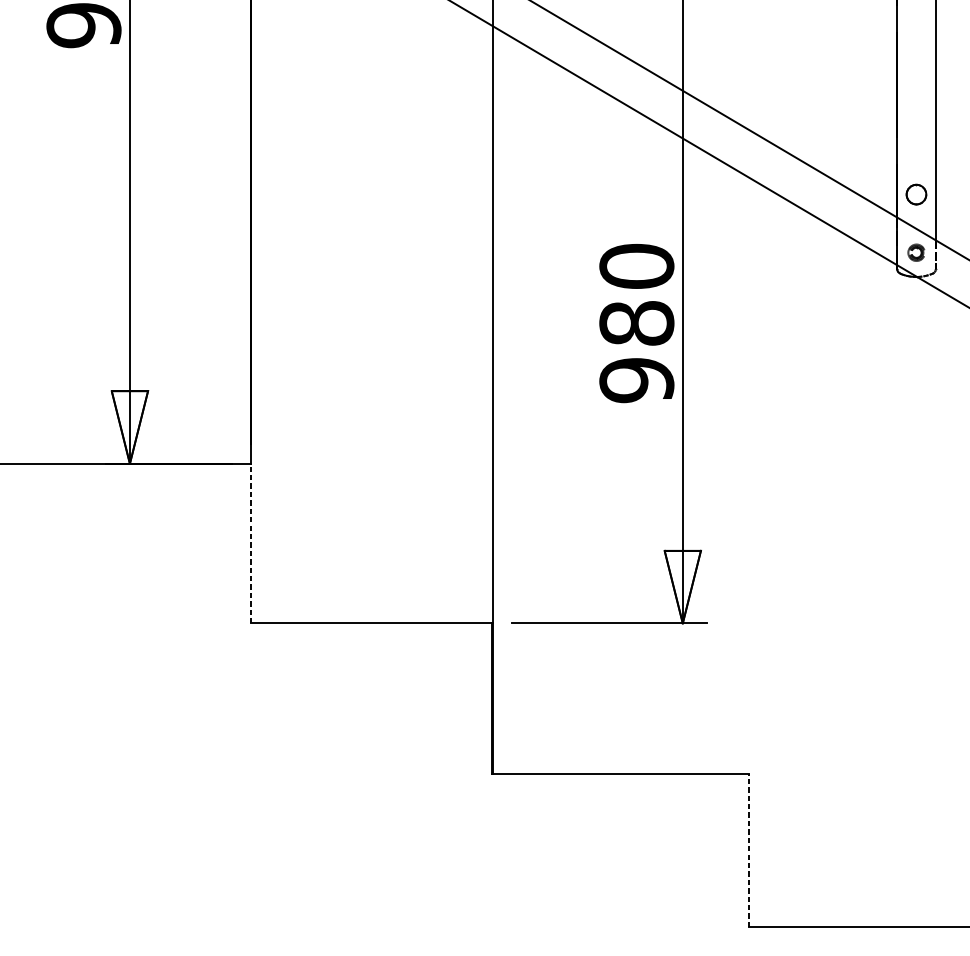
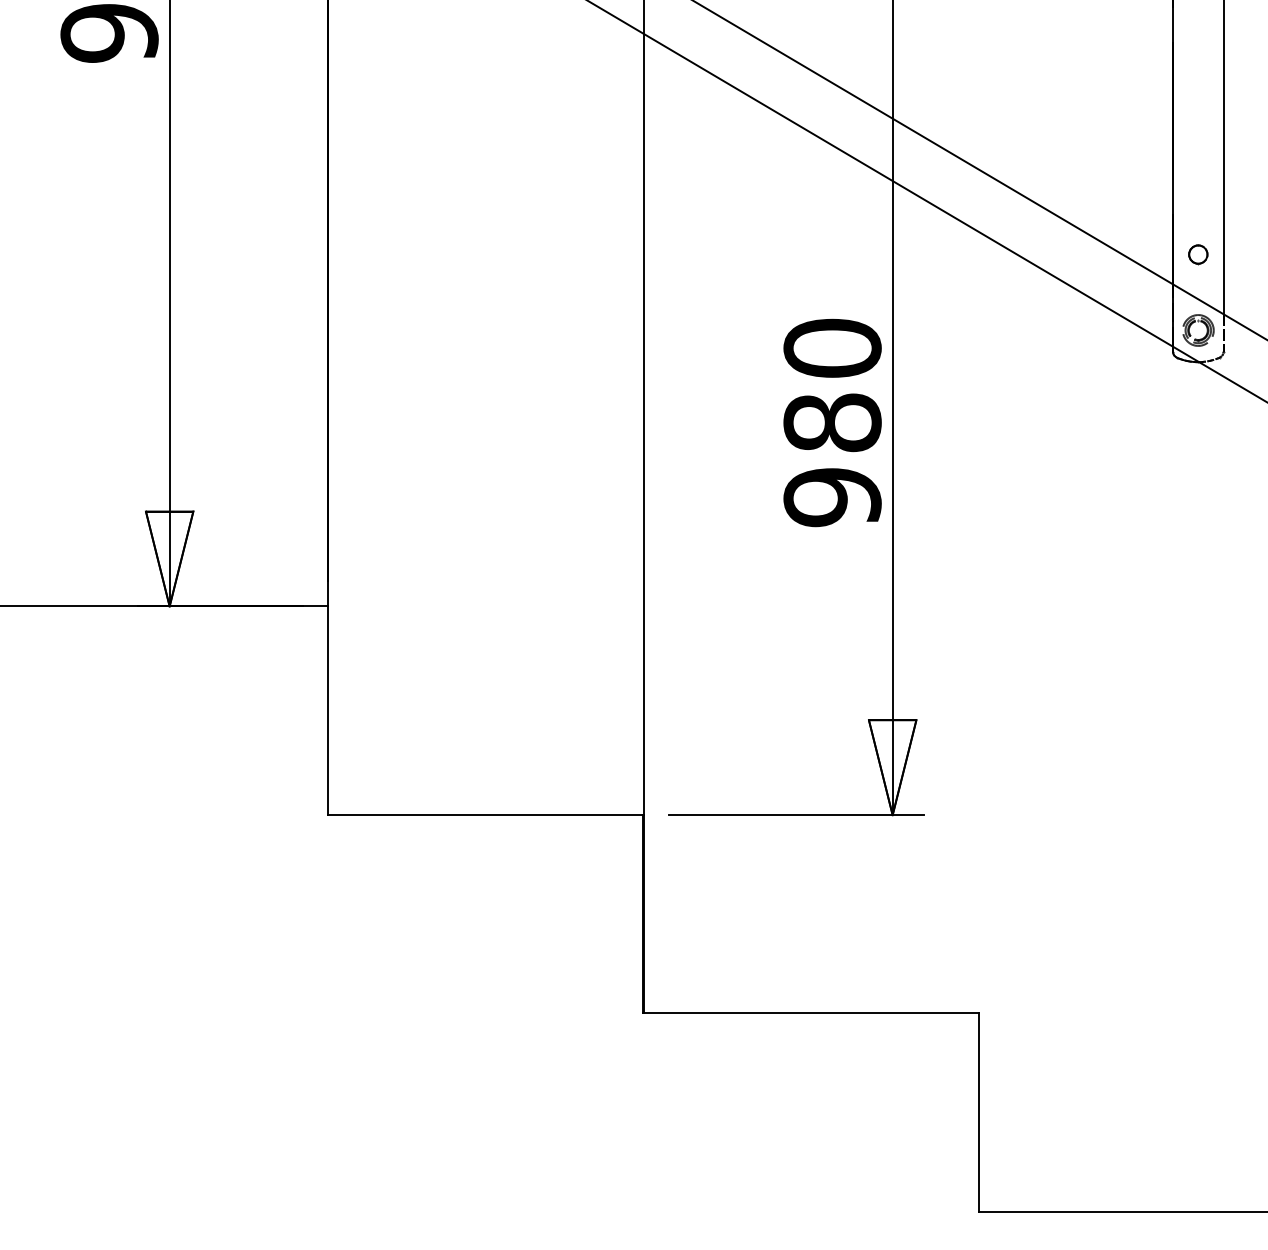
part: (916, 194) -> (1198, 254), size x0.71
part: (916, 252) -> (1198, 330), size x1.43
line: (250, 543) -> (327, 710), dashed -> solid
line: (749, 850) -> (979, 1112), dashed -> solid

